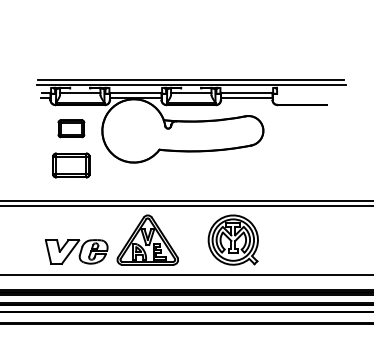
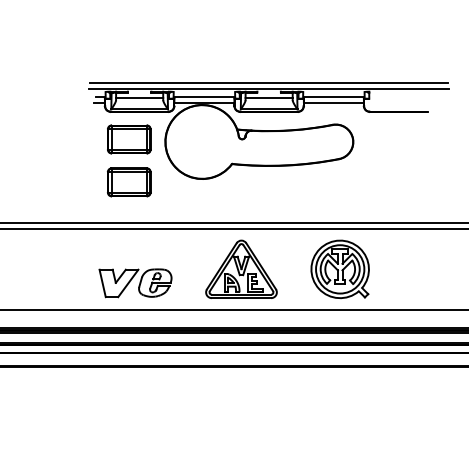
part: (71, 128) -> (129, 139), size x1.43
part: (147, 239) -> (241, 268), moved
part: (232, 239) -> (339, 268), moved

